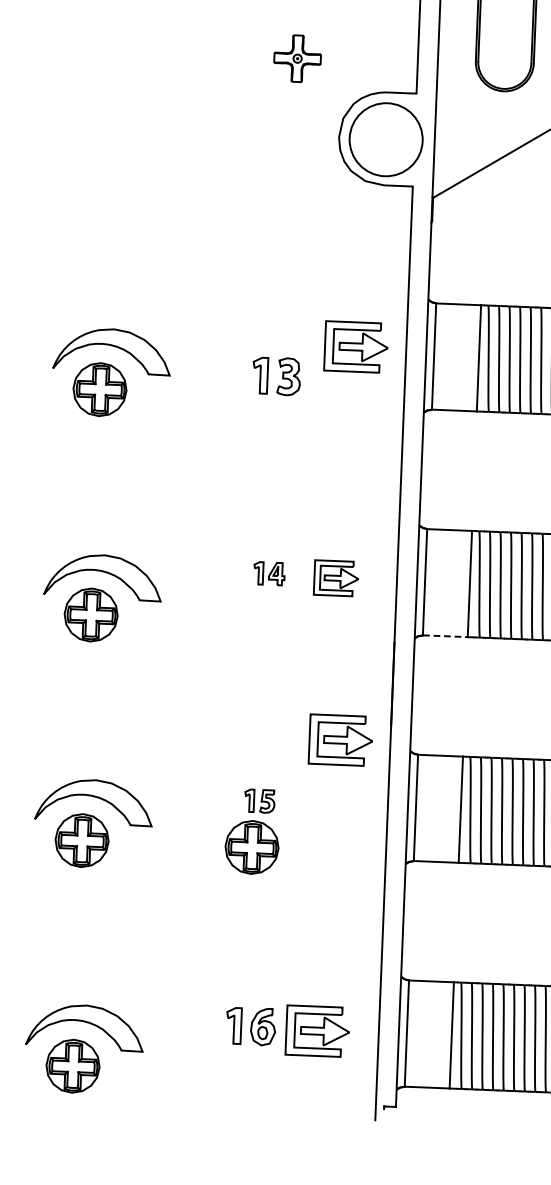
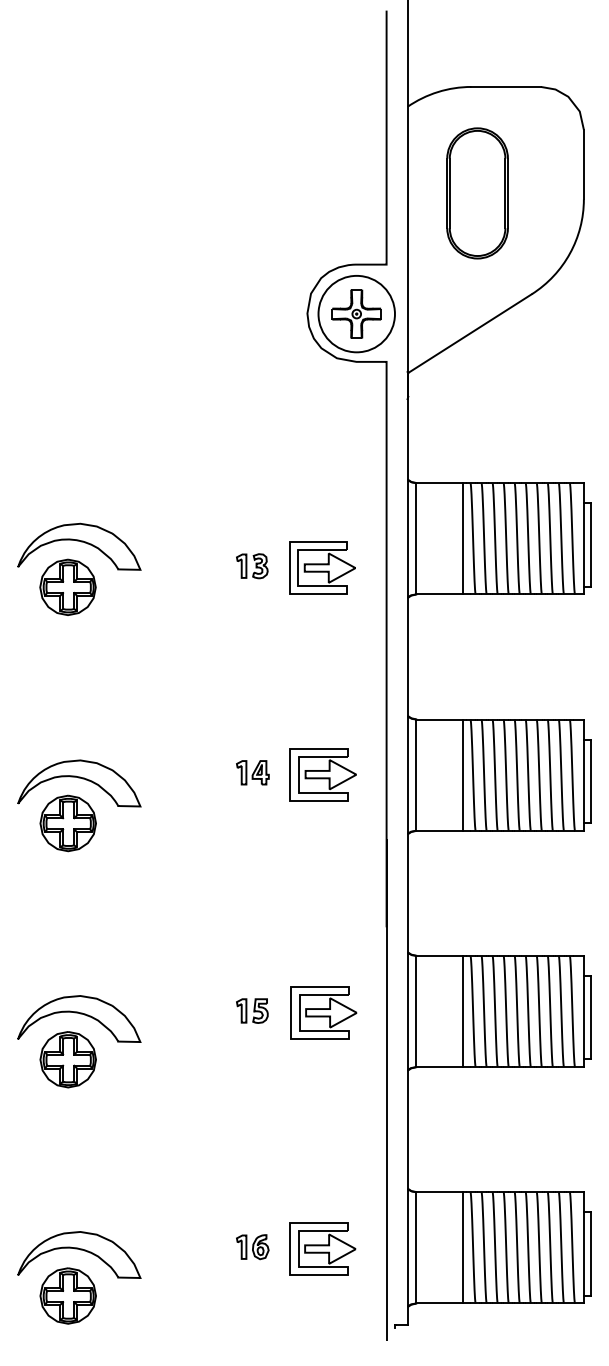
part: (297, 58) -> (356, 313), moved
part: (356, 346) -> (322, 567), moved
part: (276, 376) -> (252, 566), size x0.62
part: (335, 578) -> (322, 774), size x1.43
line: (446, 636) -> (440, 830), dashed -> solid
part: (340, 739) -> (323, 1012), moved
part: (251, 847) -> (245, 1059), removed
part: (250, 1026) -> (252, 1247), size x0.62

